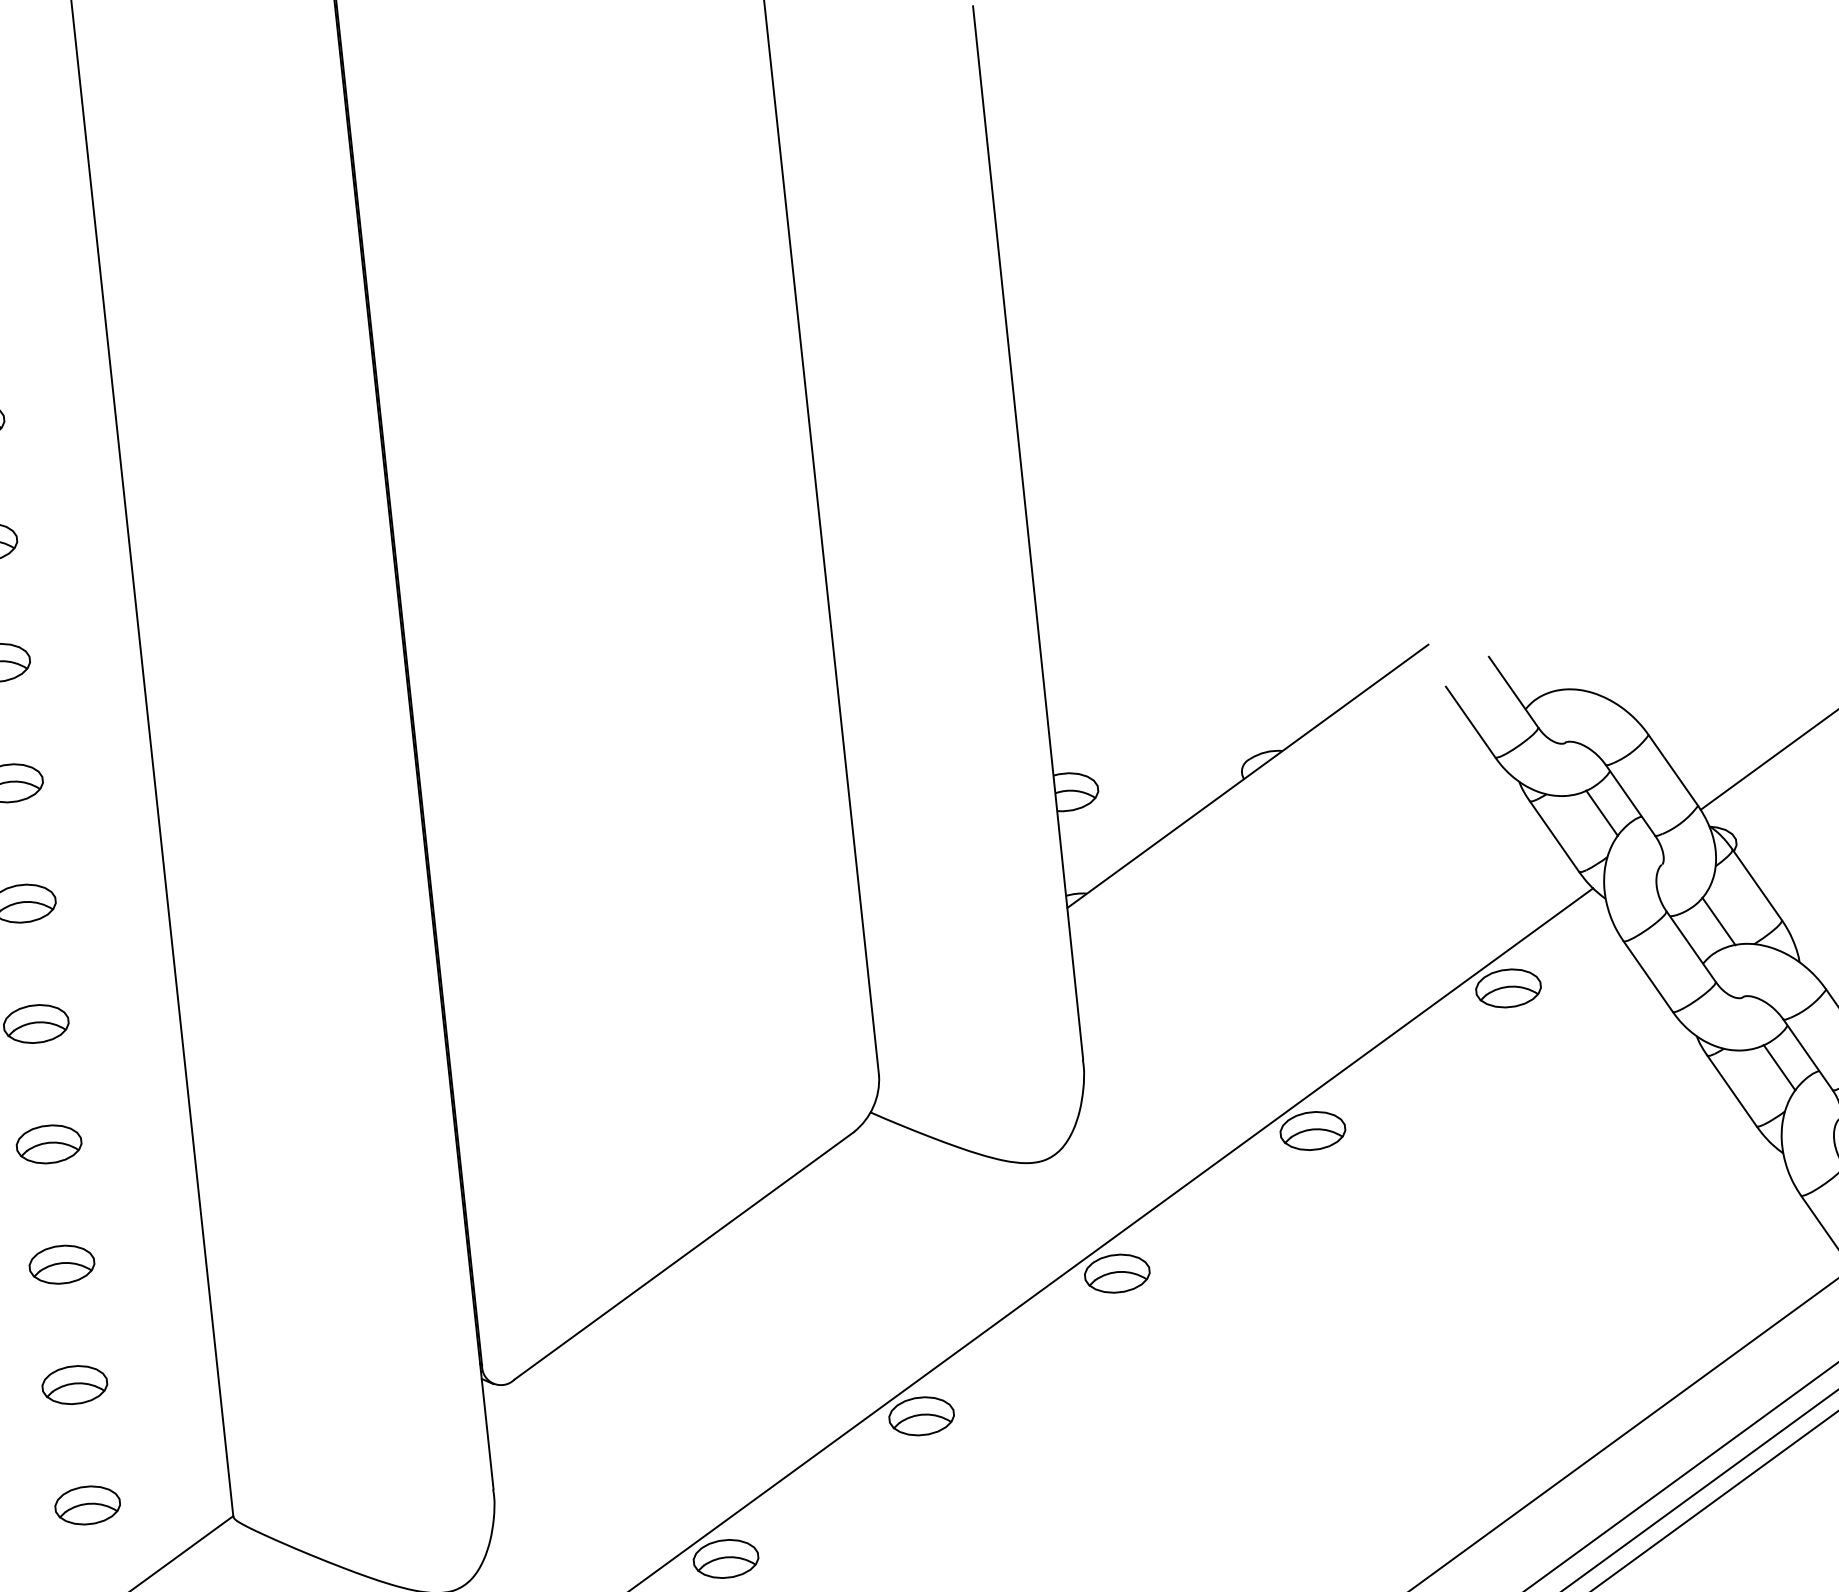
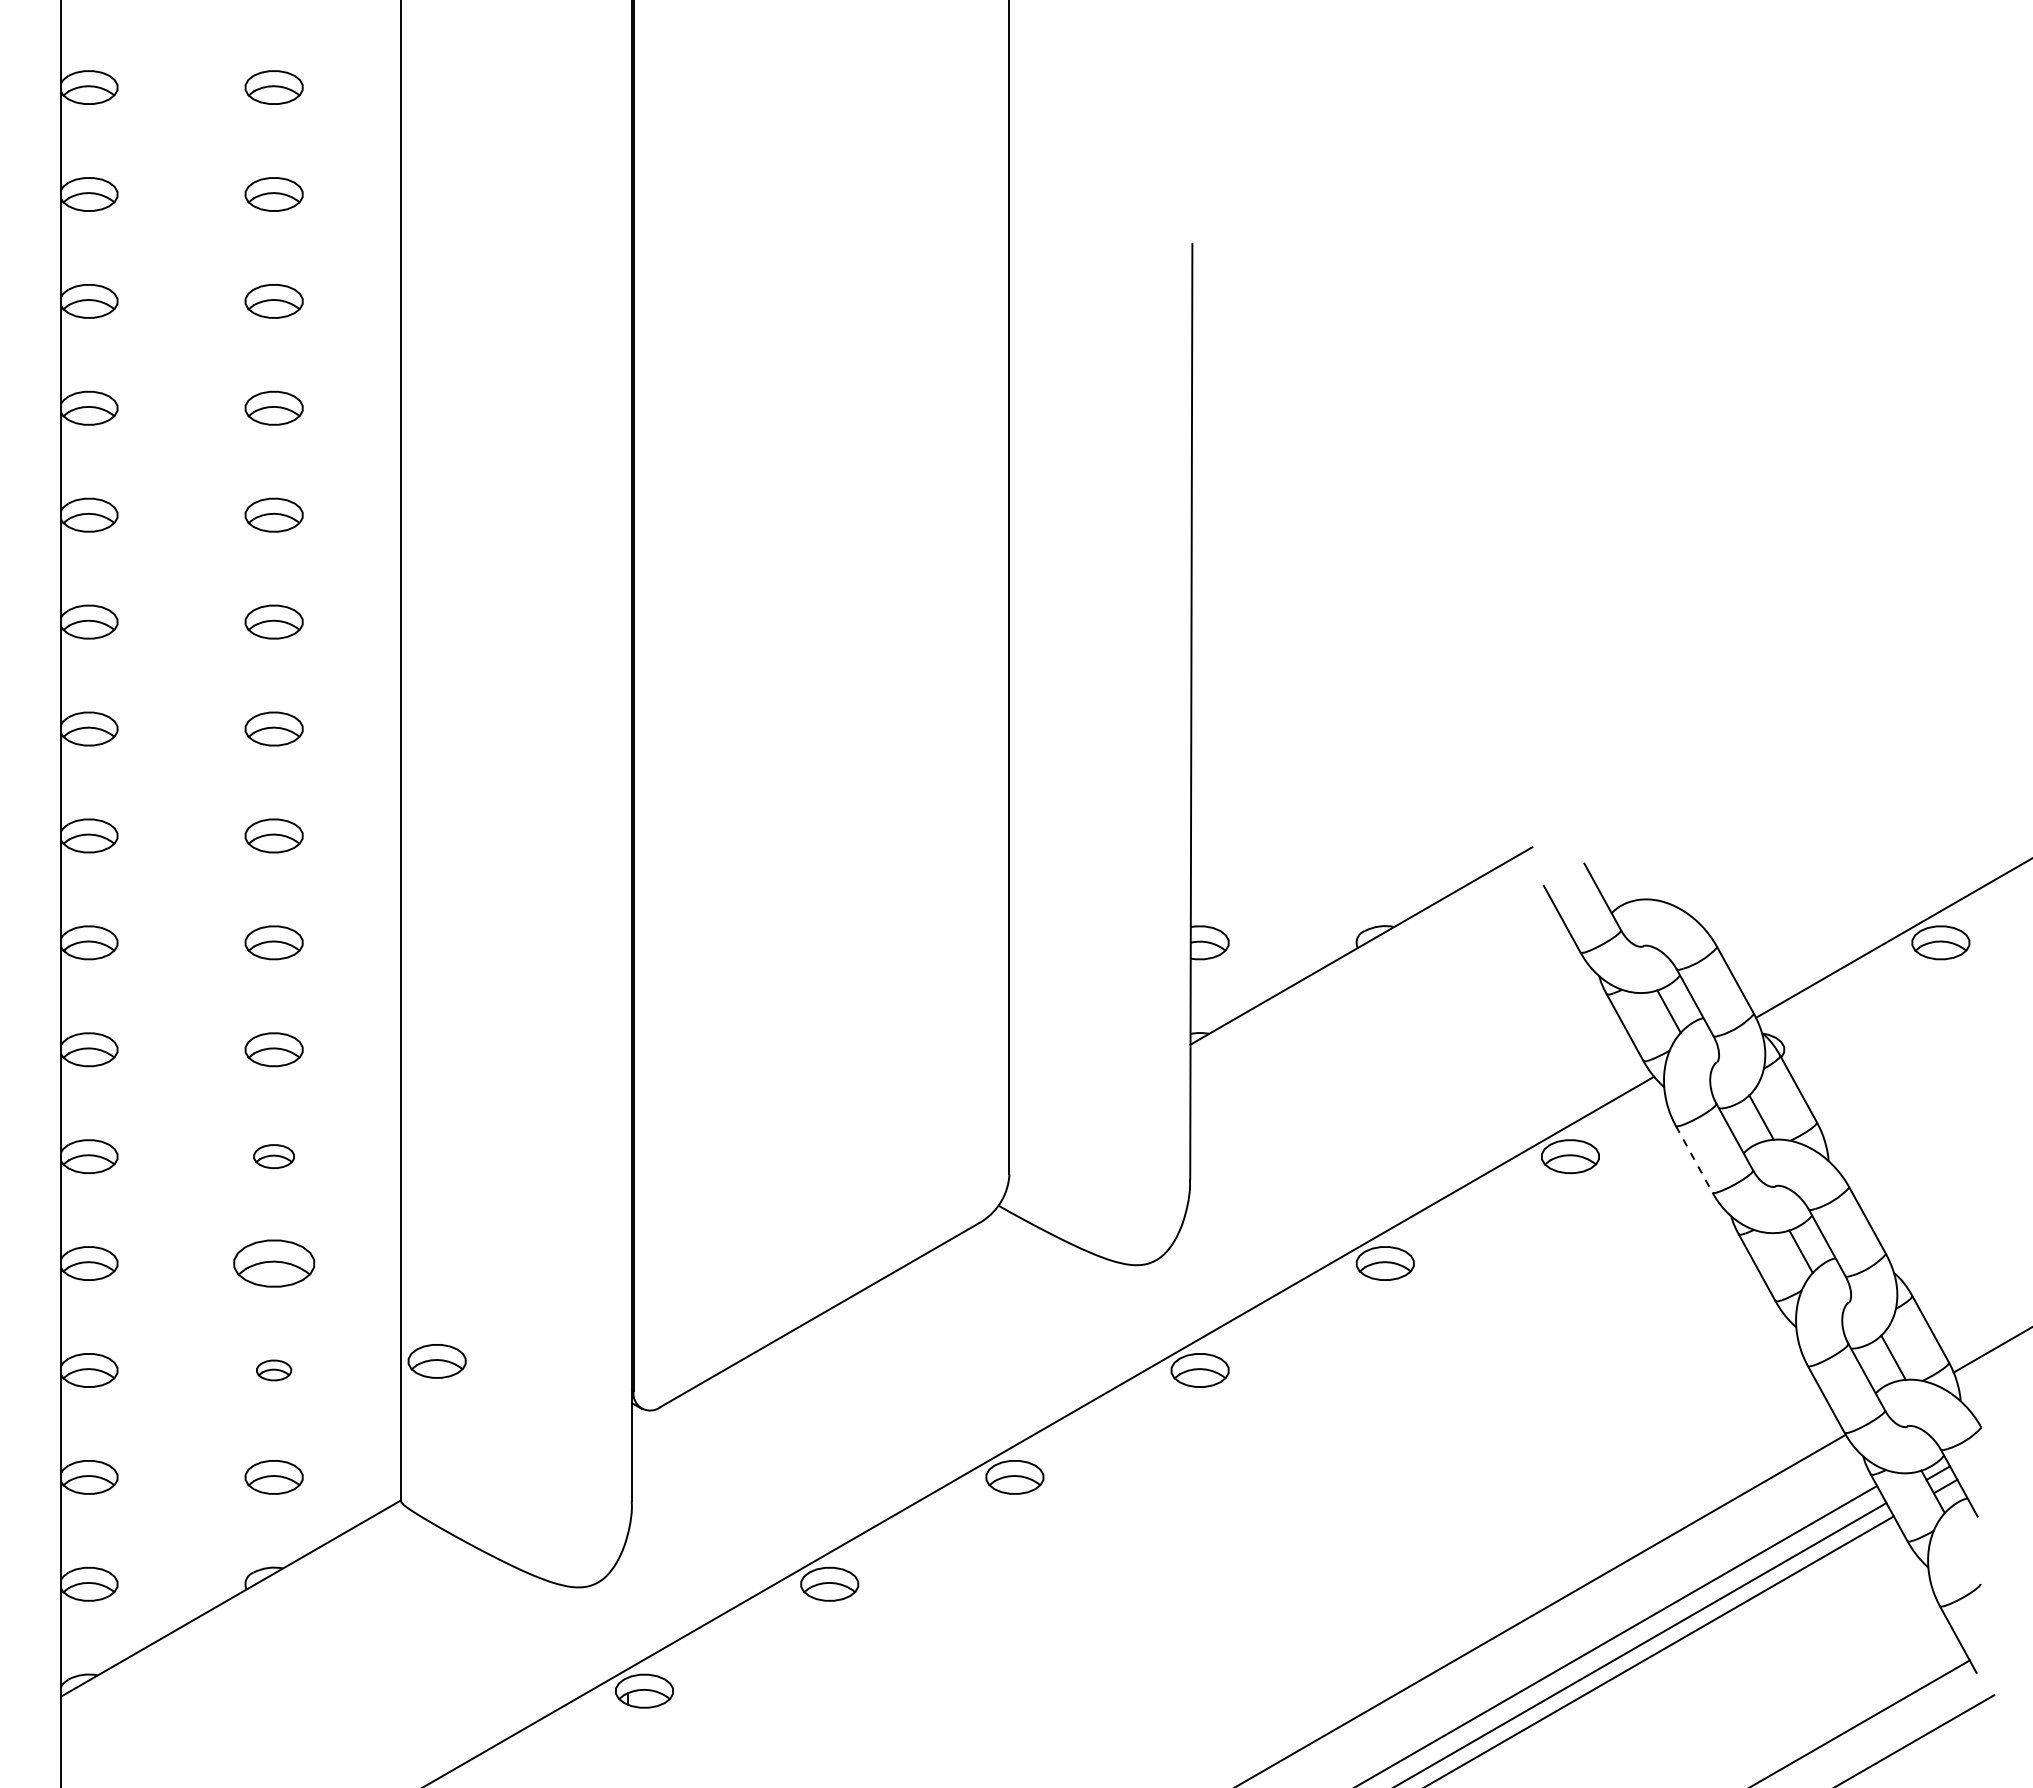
line: (1648, 976) -> (1694, 1159), solid -> dashed
part: (48, 1144) -> (273, 1156), size x0.7
part: (61, 1264) -> (273, 1263), size x1.4
part: (256, 1355) -> (436, 1361), added
part: (74, 1385) -> (273, 1370), size x0.6

